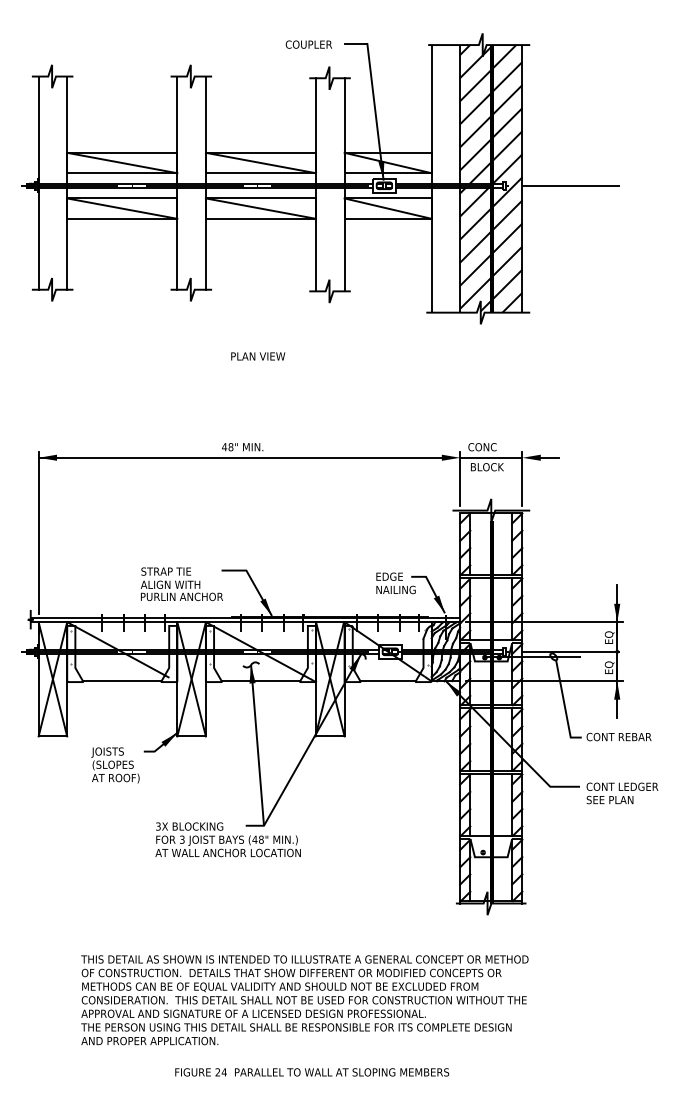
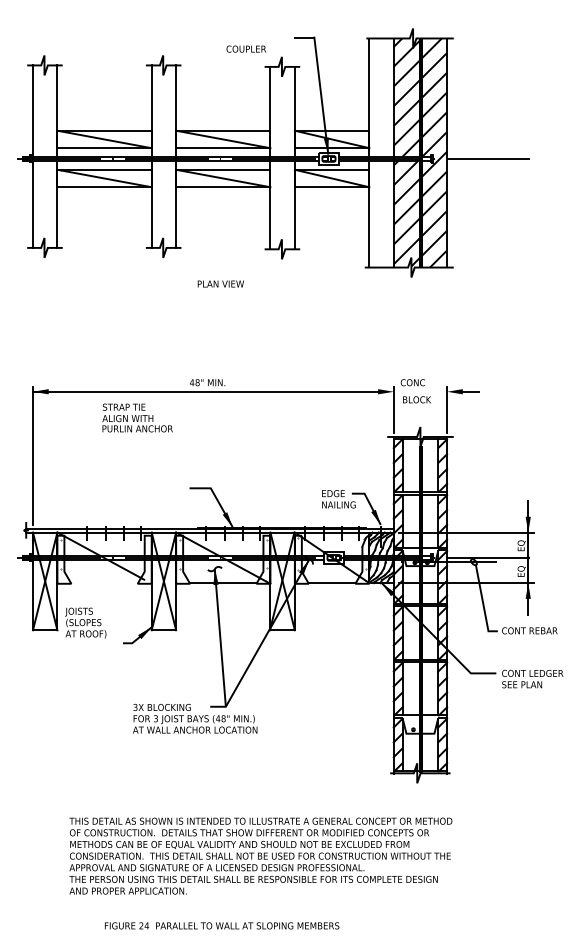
text: (307, 43) -> (245, 48), moved
text: (257, 355) -> (220, 283), moved
line: (491, 457) -> (420, 391), removed
text: (181, 583) -> (137, 417), moved
line: (122, 681) -> (104, 583), removed
text: (115, 764) -> (85, 622), moved
text: (312, 1071) -> (222, 925), moved

